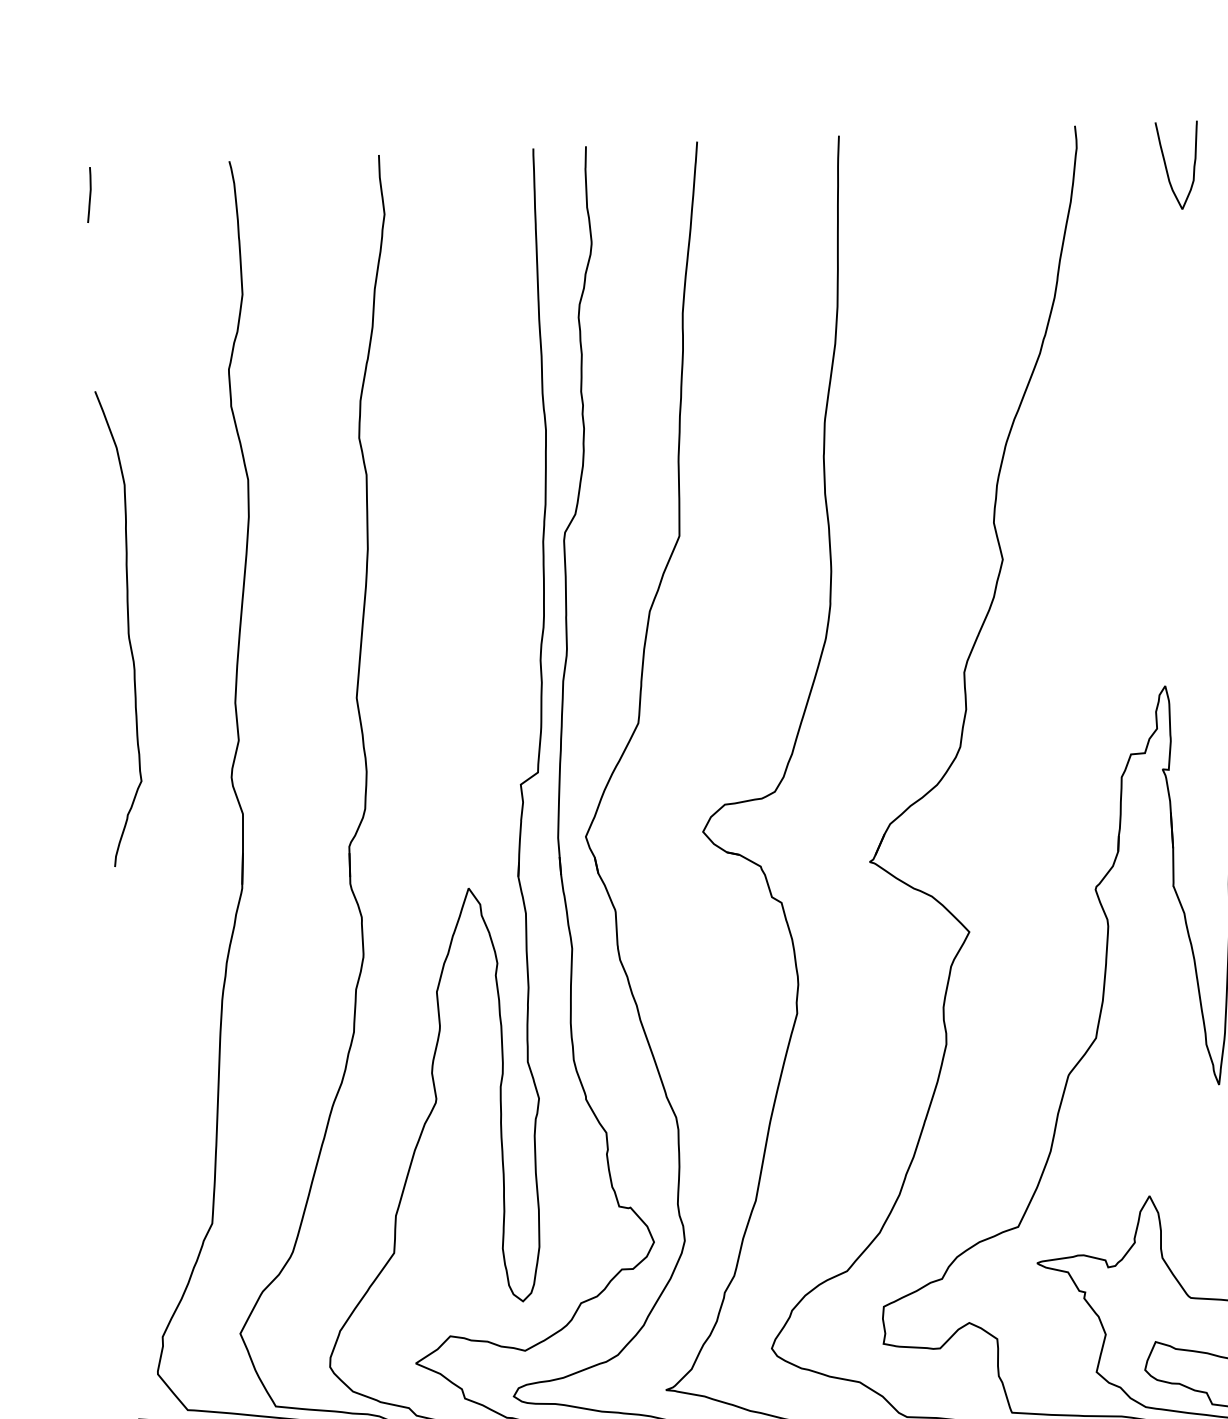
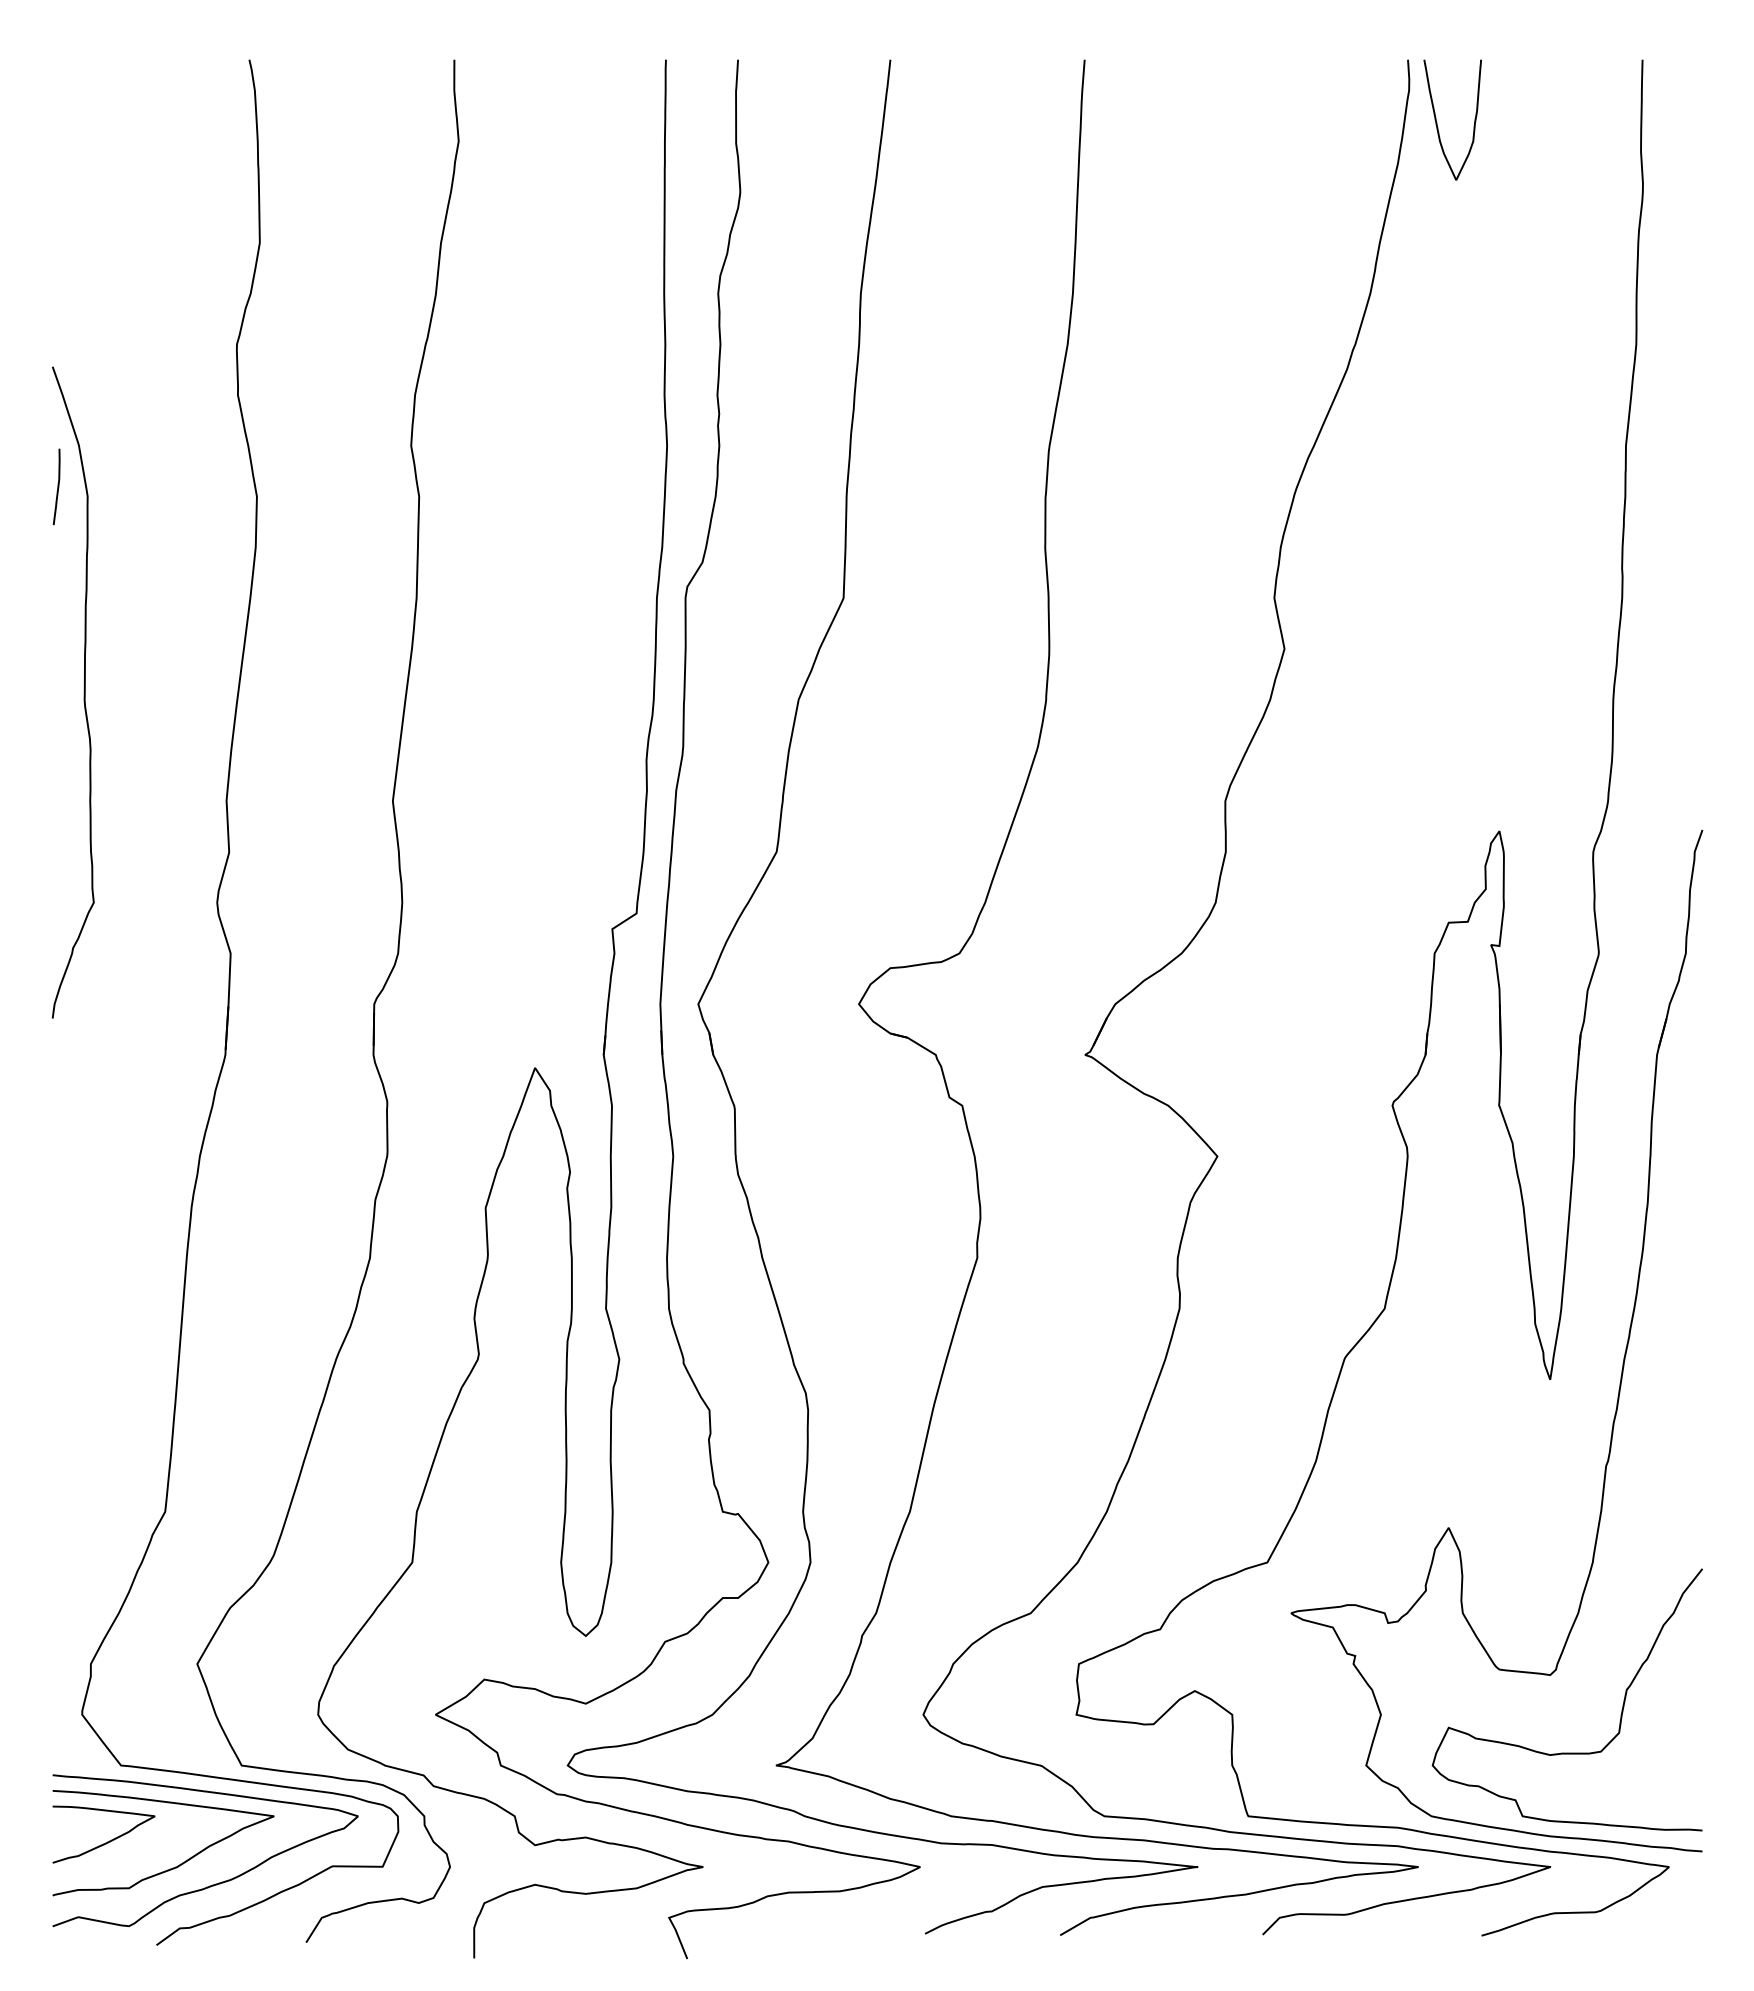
curve: (1166, 167) -> (1437, 122), moved
curve: (89, 194) -> (57, 486), moved

